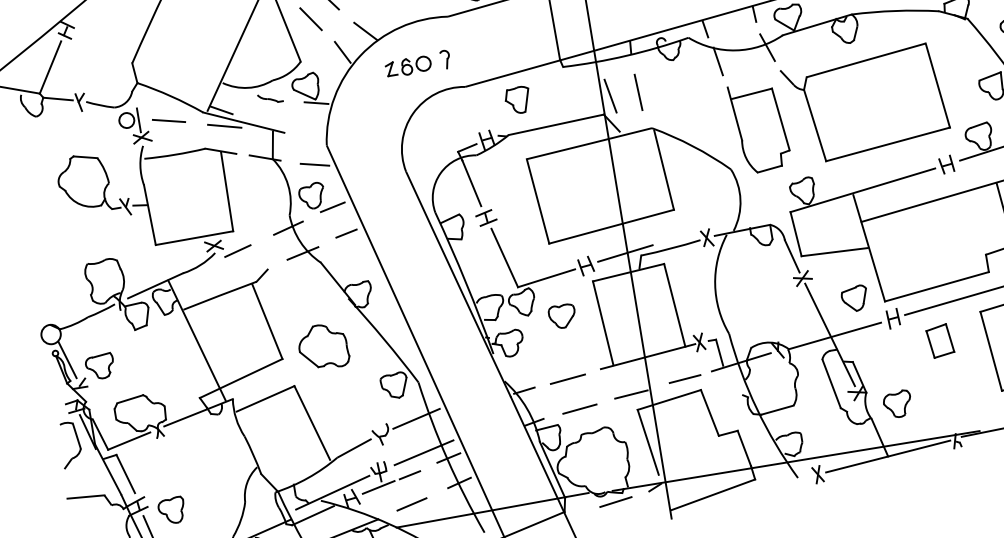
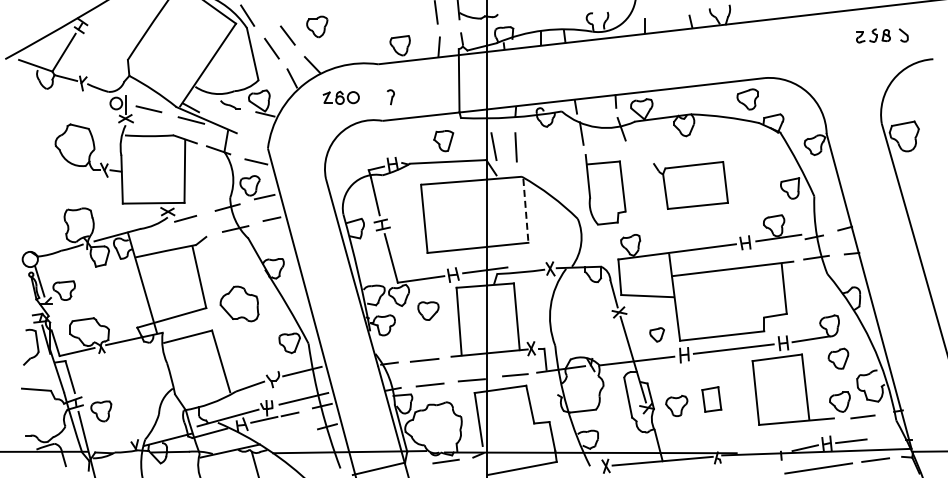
part: (445, 60) -> (390, 97), moved
part: (517, 100) -> (443, 141), moved
part: (865, 104) -> (690, 185), size x0.6
line: (663, 171) -> (525, 211), solid -> dashed
part: (854, 298) -> (656, 334), size x0.7
part: (939, 341) -> (711, 399), moved
part: (897, 403) -> (676, 405), moved
line: (411, 504) -> (287, 437), removed

